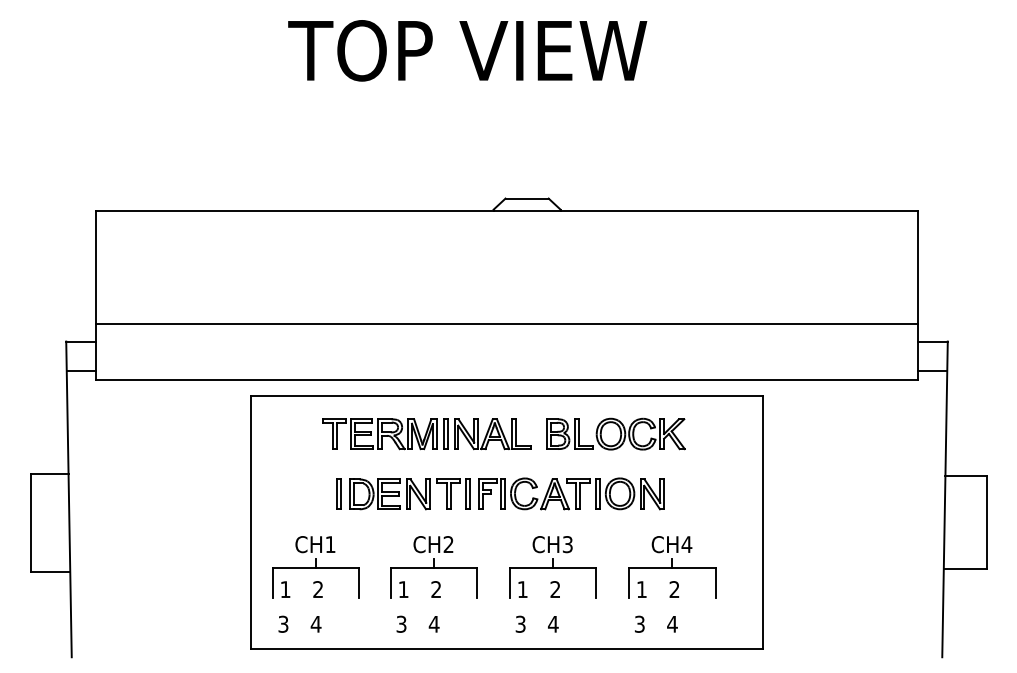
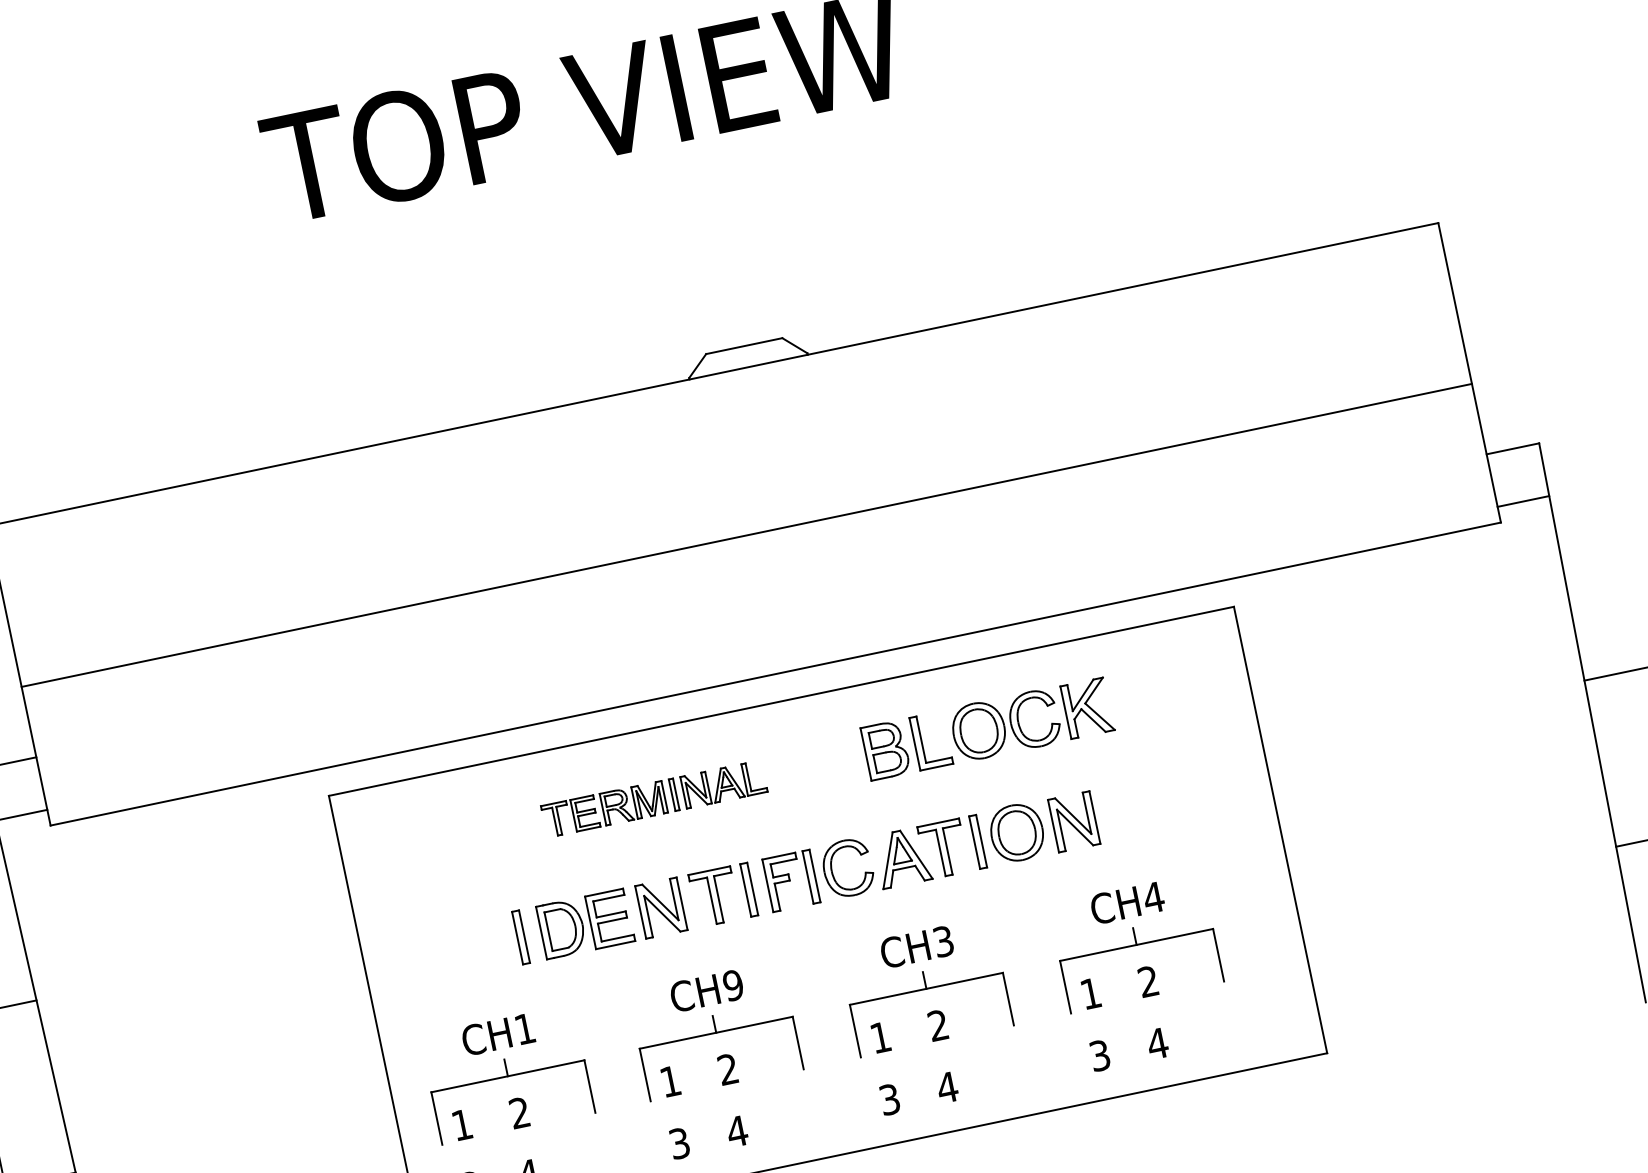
line: (507, 323) -> (747, 534), moved
part: (426, 434) -> (653, 799), size x0.6
text: (448, 544) -> (733, 985), CH2 -> CH9

